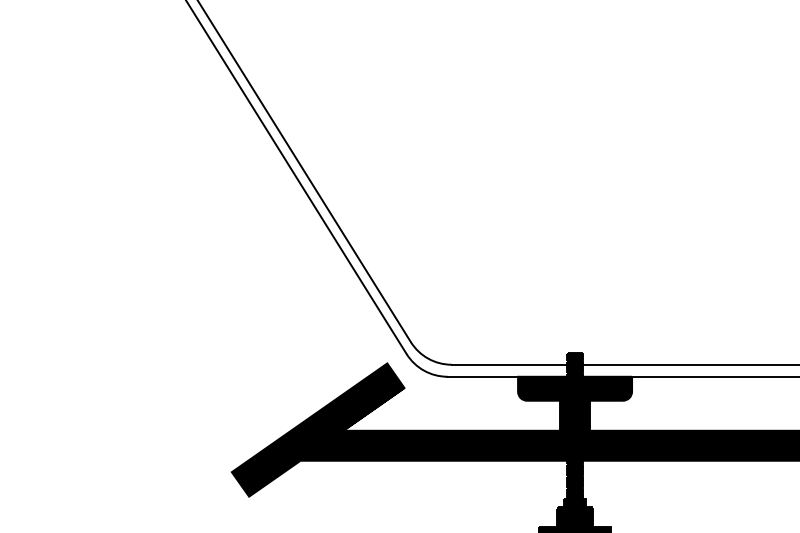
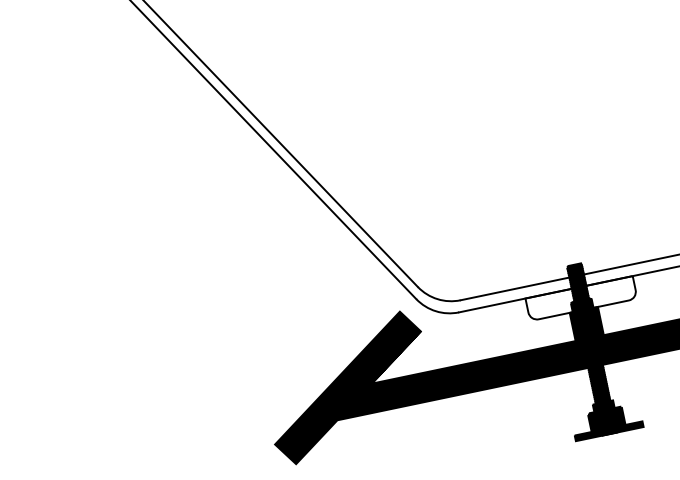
fill: (575, 388) -> (581, 298), removed

